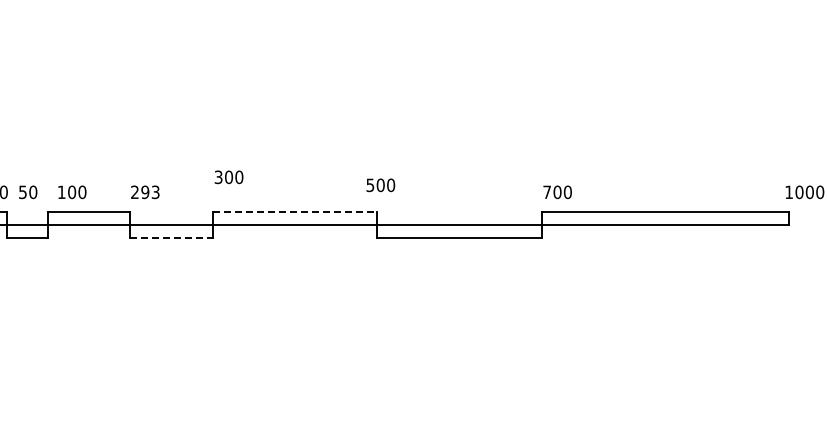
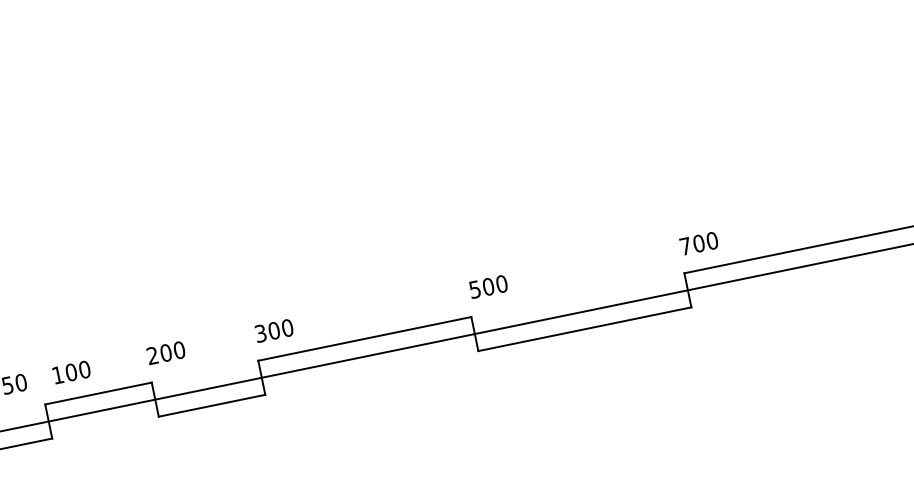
text: (228, 177) -> (273, 331), moved
text: (380, 185) -> (488, 287), moved
text: (150, 192) -> (172, 351), 293 -> 200
line: (295, 212) -> (365, 339), dashed -> solid
line: (171, 238) -> (212, 405), dashed -> solid

